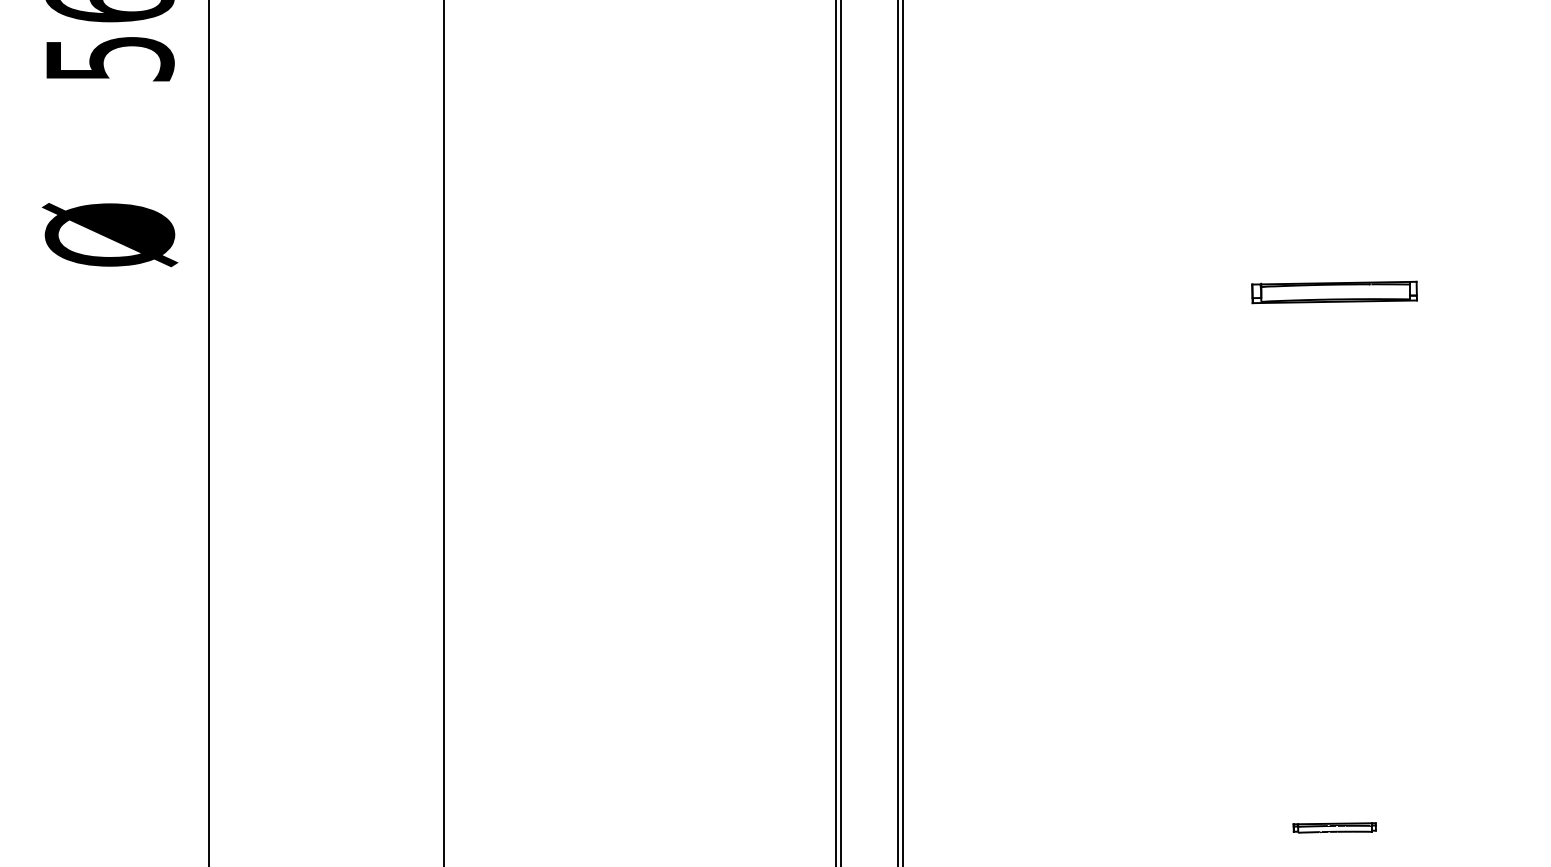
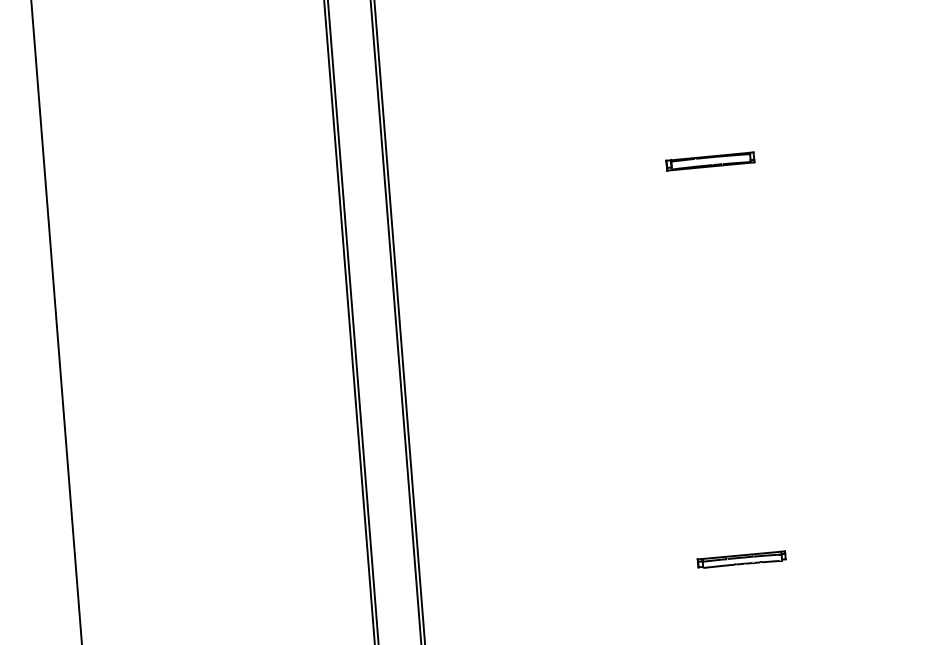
part: (1334, 292) -> (710, 161), size x0.71
part: (1334, 827) -> (741, 559), size x1.43

